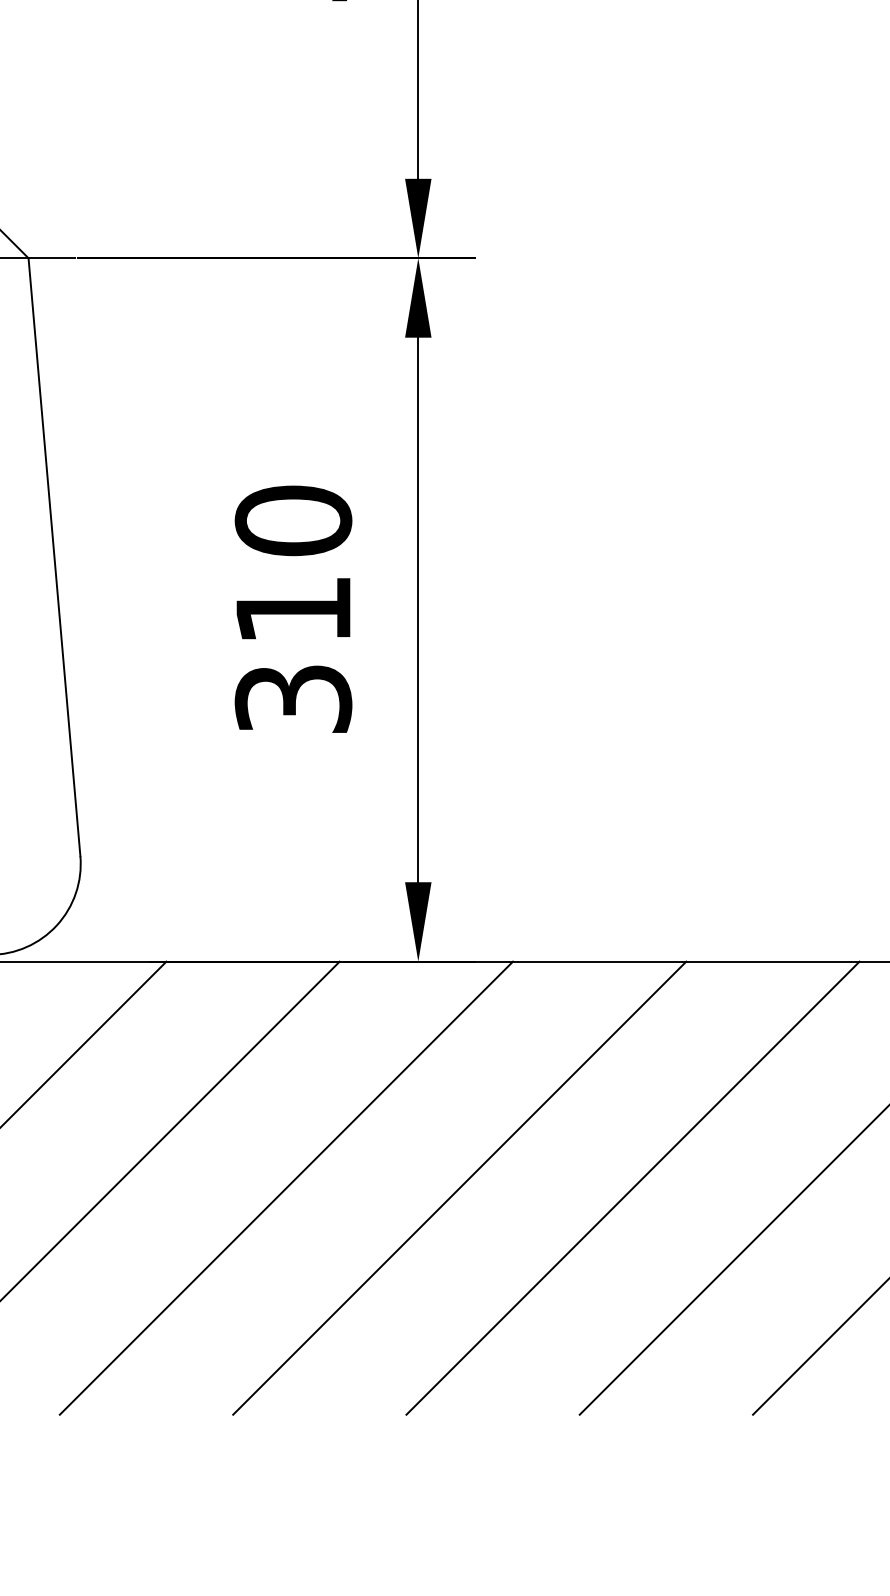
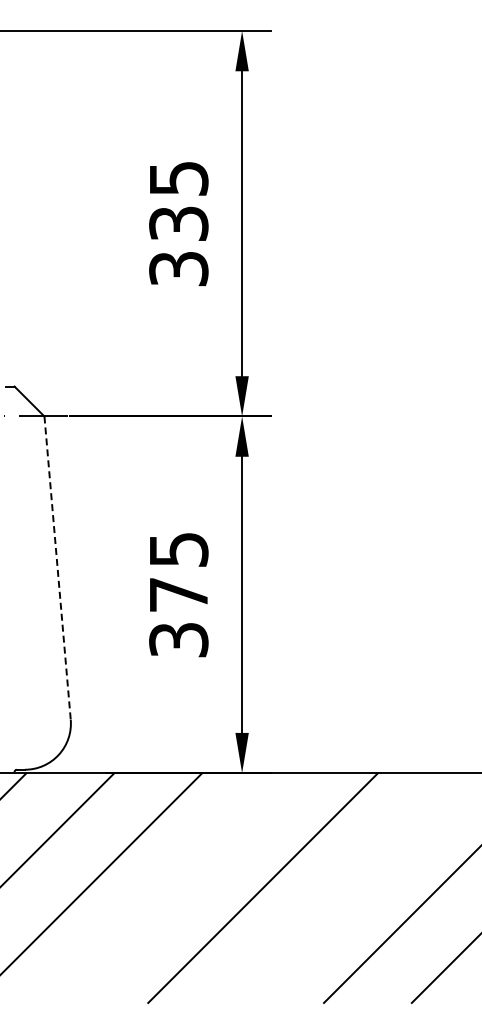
line: (54, 558) -> (57, 568), solid -> dashed
text: (292, 563) -> (178, 571), 310 -> 375
line: (286, 1187) -> (175, 887), removed
line: (632, 1187) -> (350, 887), removed

